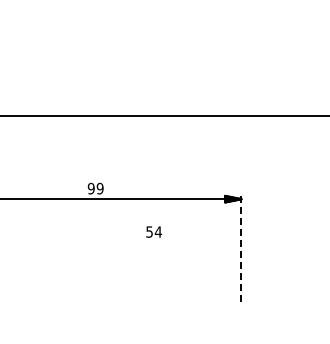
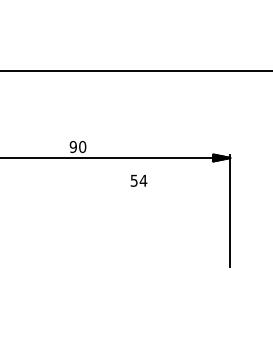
text: (99, 188) -> (81, 146), 99 -> 90
text: (154, 231) -> (139, 180), moved
line: (241, 249) -> (230, 210), dashed -> solid

